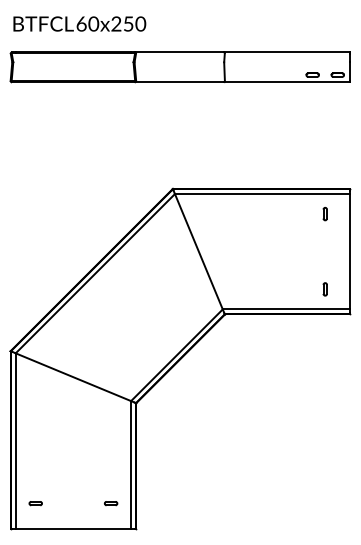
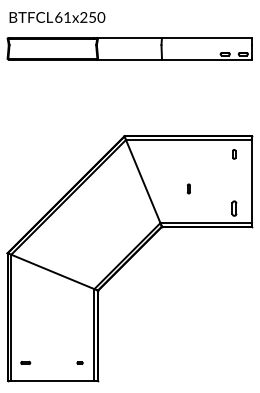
text: (93, 23) -> (67, 17), 60x250 -> 61x250
part: (261, 261) -> (188, 188), added
part: (324, 289) -> (233, 208), size x1.6
part: (111, 503) -> (80, 362), size x0.6

